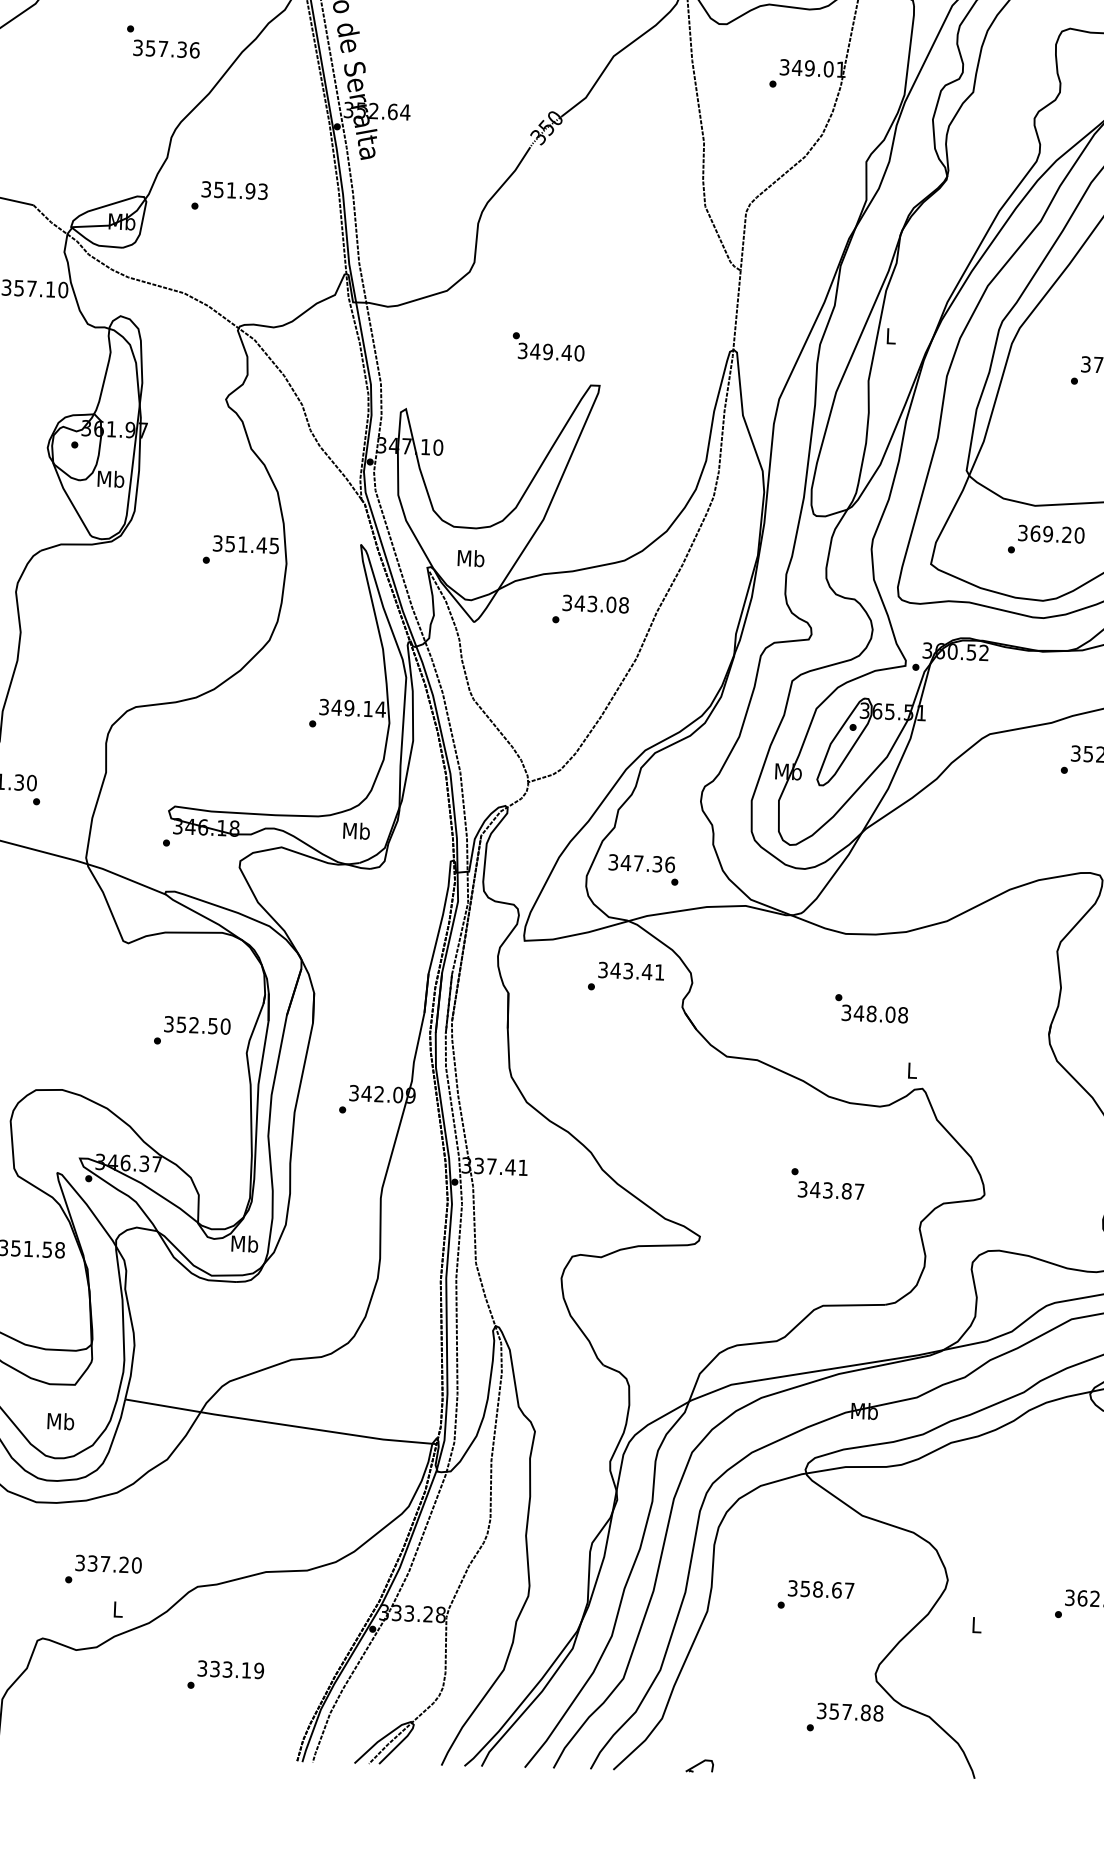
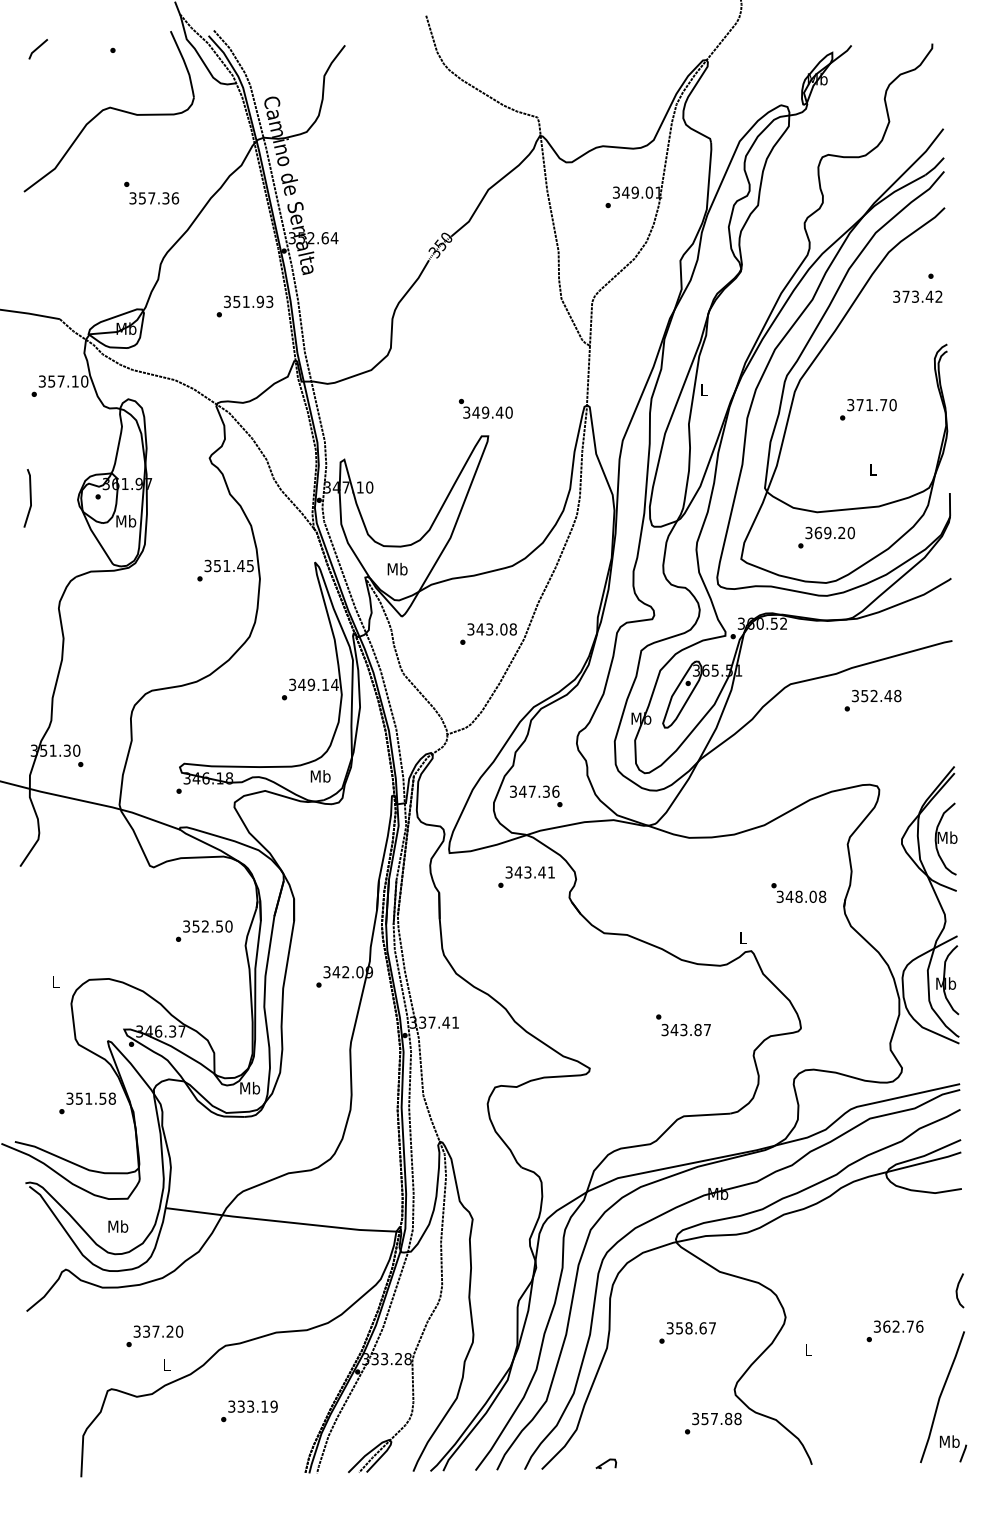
text: (228, 196) -> (244, 306), moved
text: (548, 346) -> (485, 408), moved
text: (590, 609) -> (488, 633), moved
text: (871, 1008) -> (798, 892), moved

